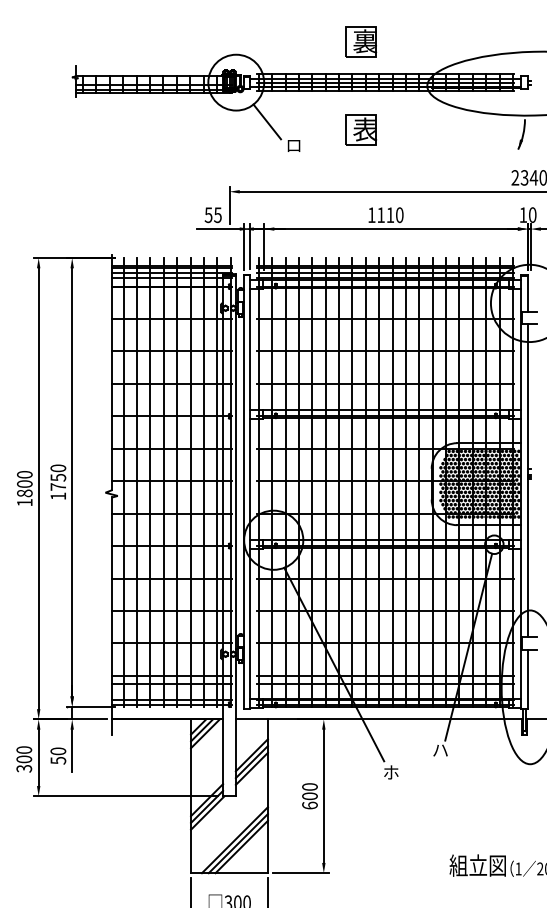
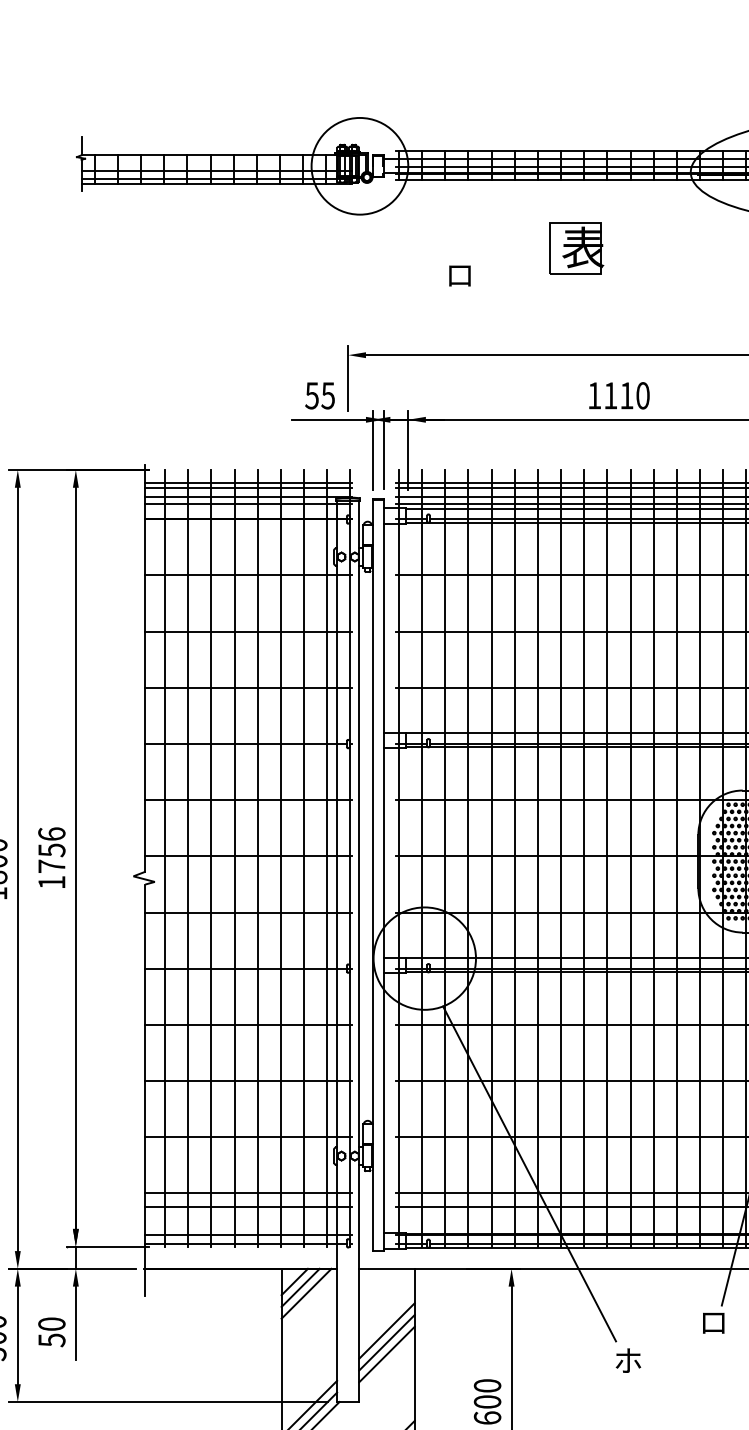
part: (361, 41) -> (576, 95), removed
line: (267, 121) -> (414, 233), removed
text: (58, 468) -> (52, 834), 1750 -> 1756
text: (440, 750) -> (713, 1322), ハ -> ロ

